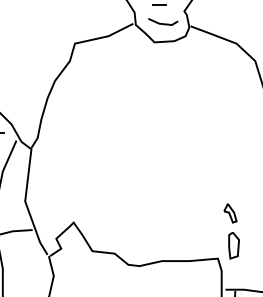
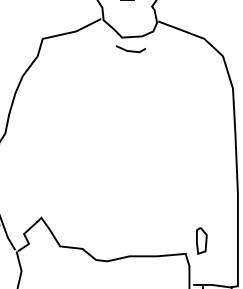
line: (163, 23) -> (131, 50), moved
part: (230, 213) -> (198, 208), removed

